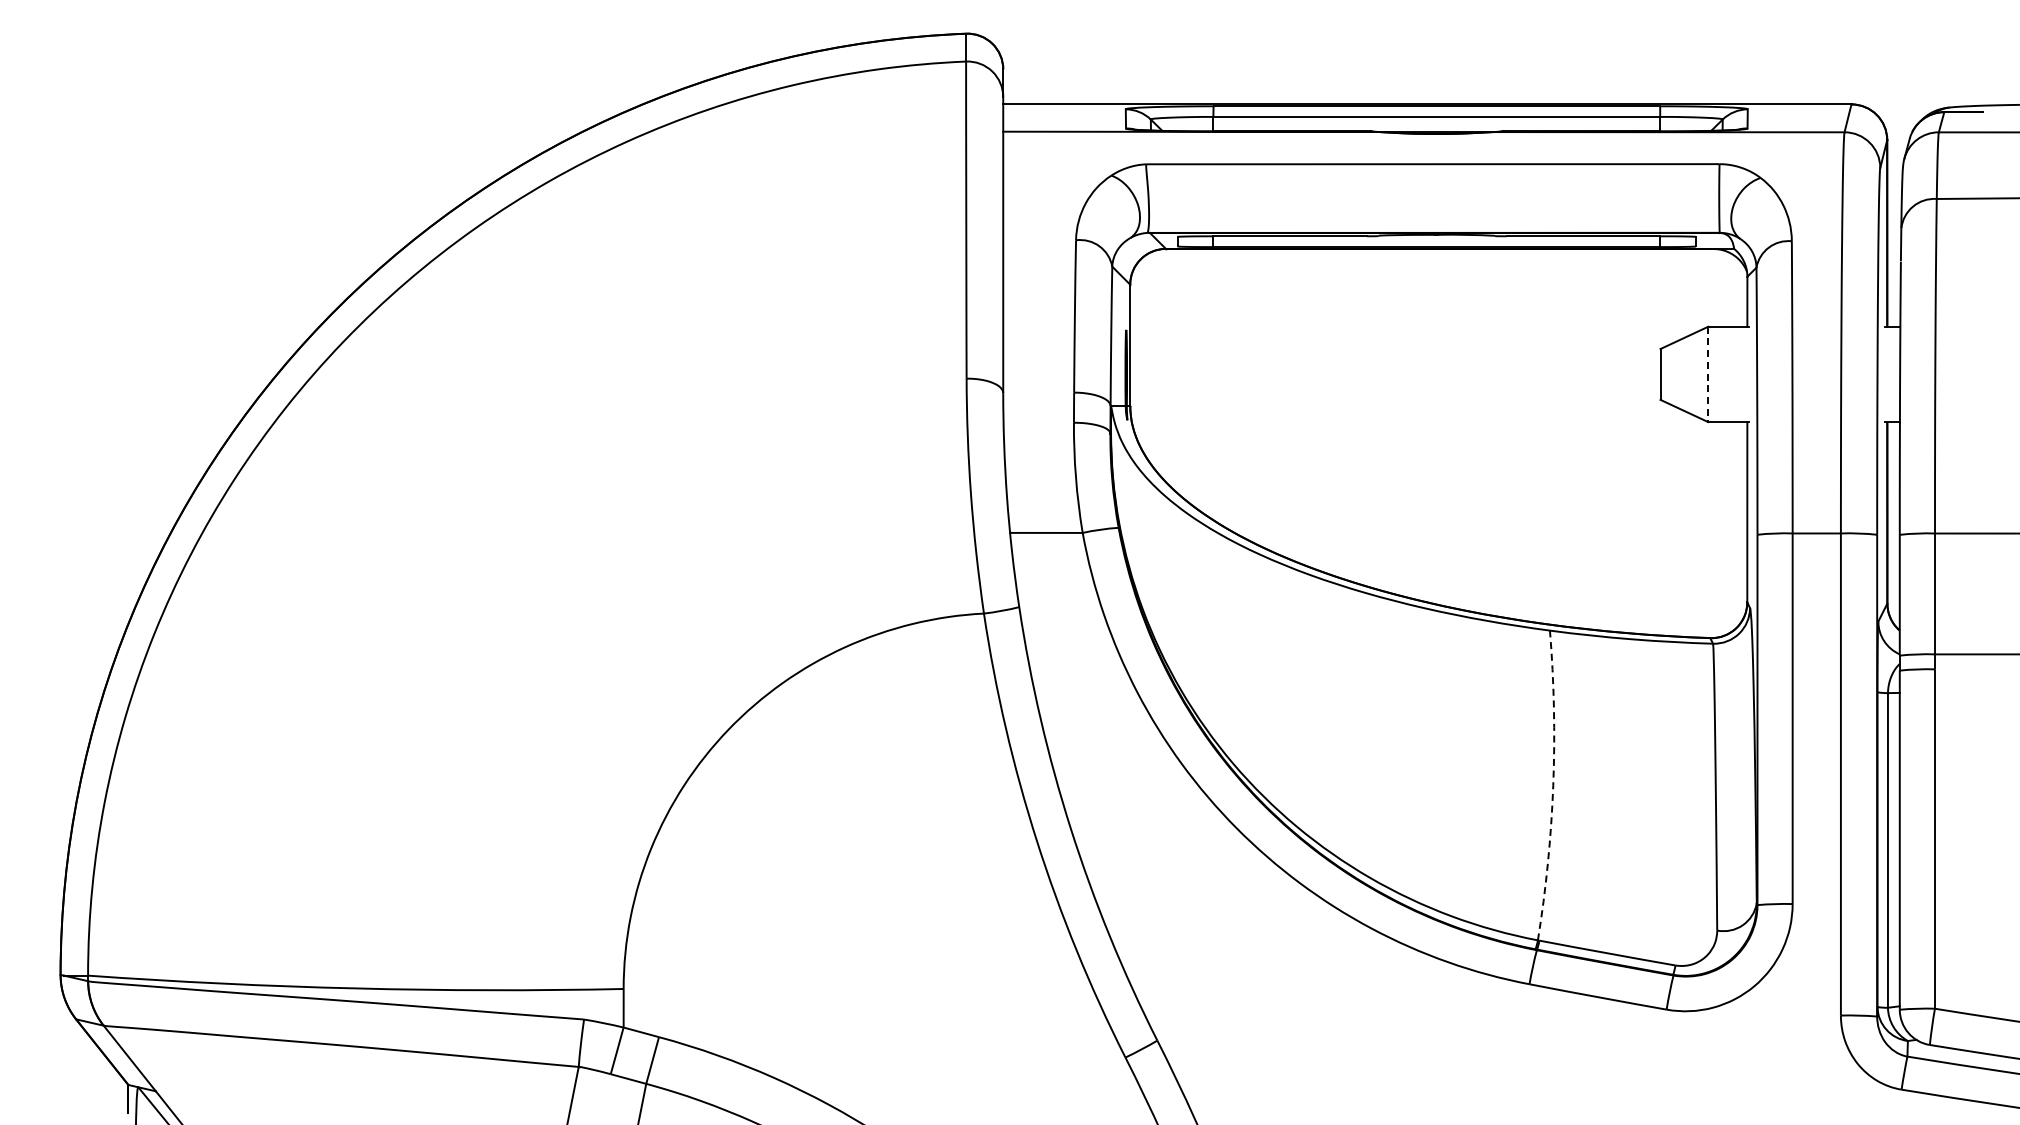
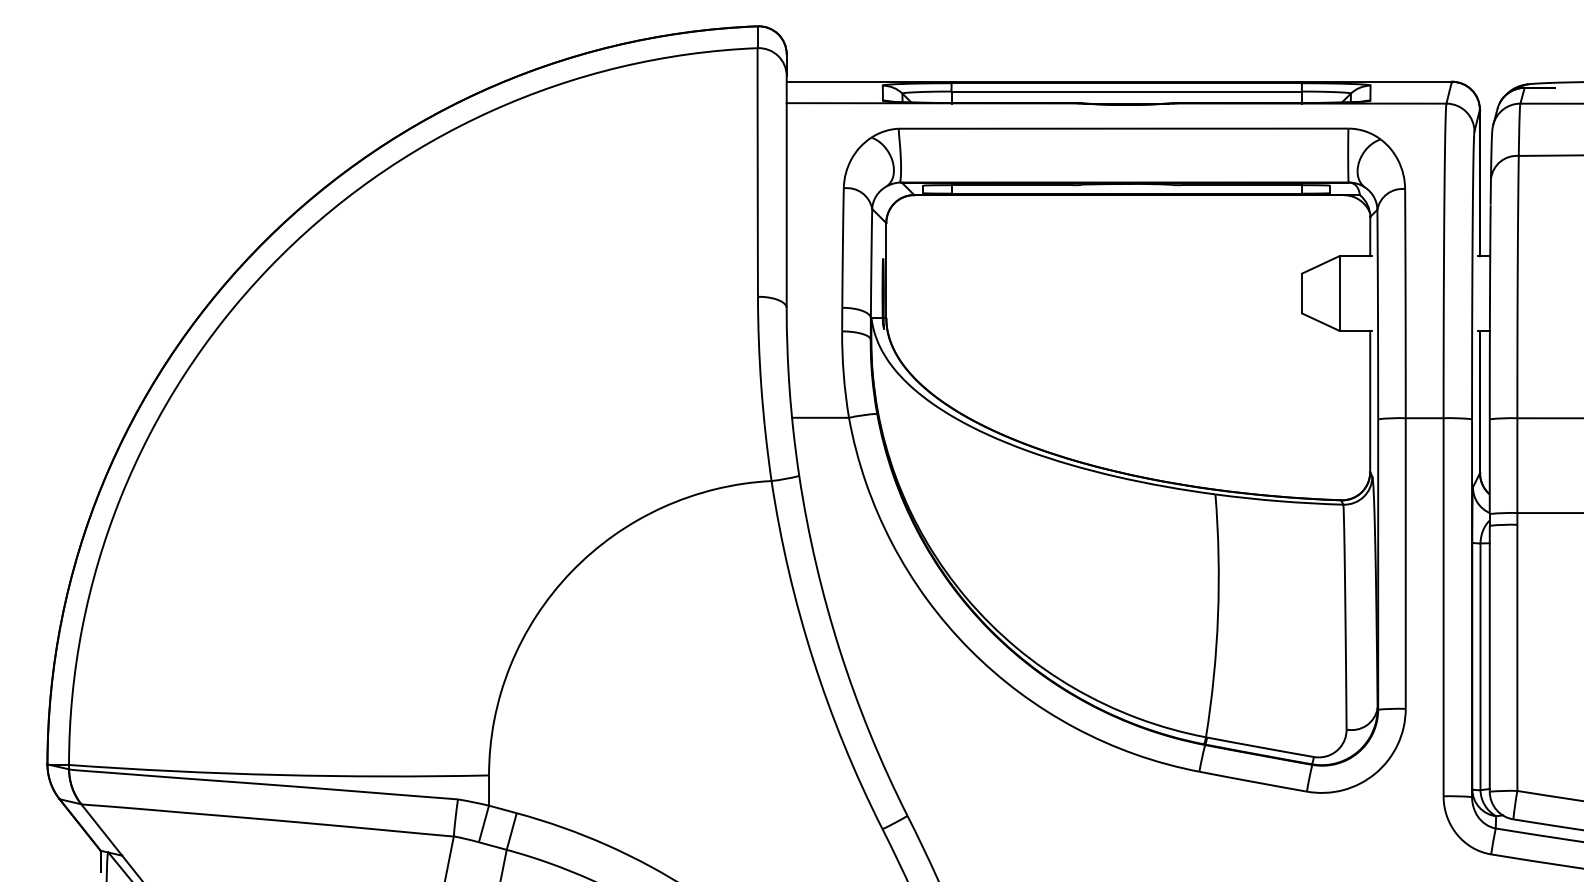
line: (1708, 374) -> (1339, 293), dashed -> solid
arc: (1553, 785) -> (1218, 615), dashed -> solid

